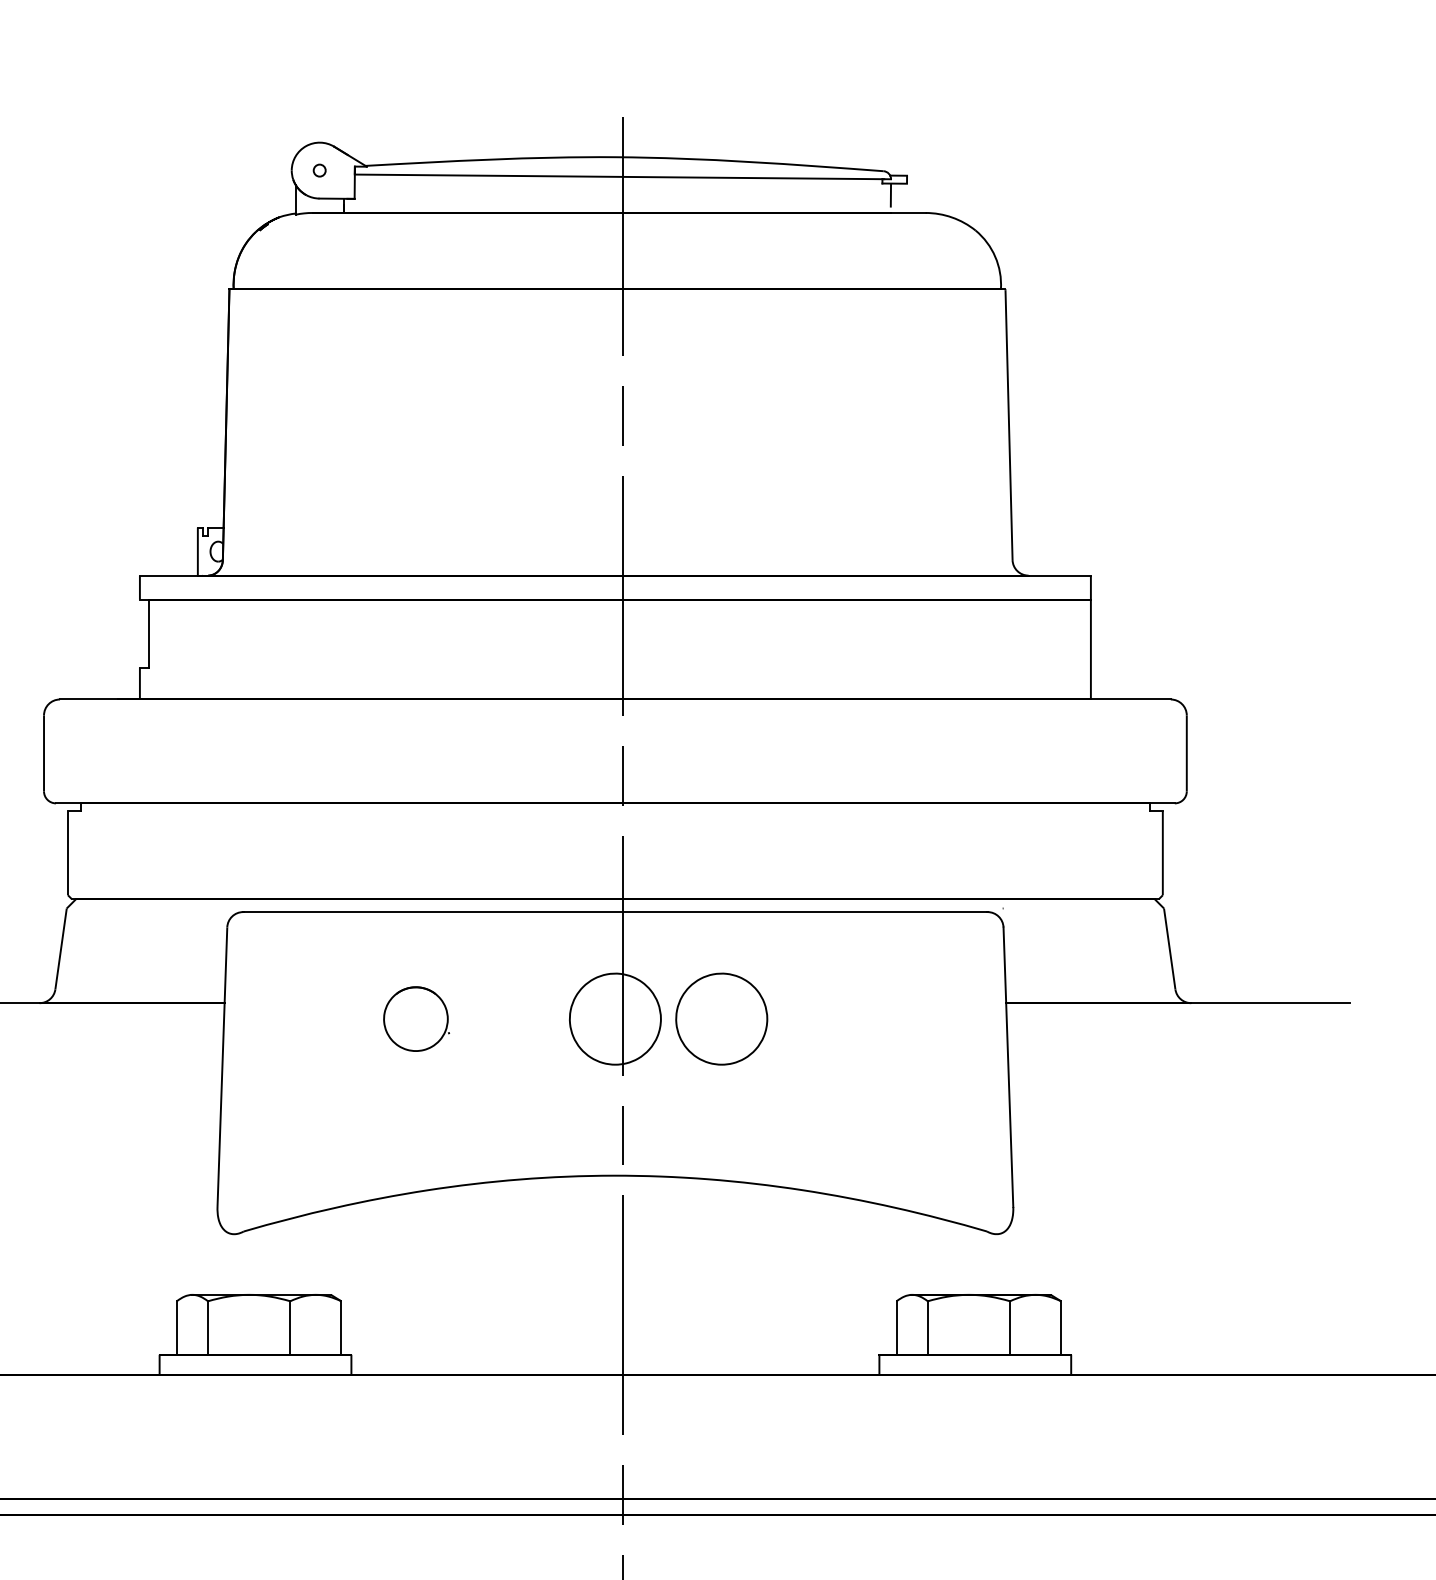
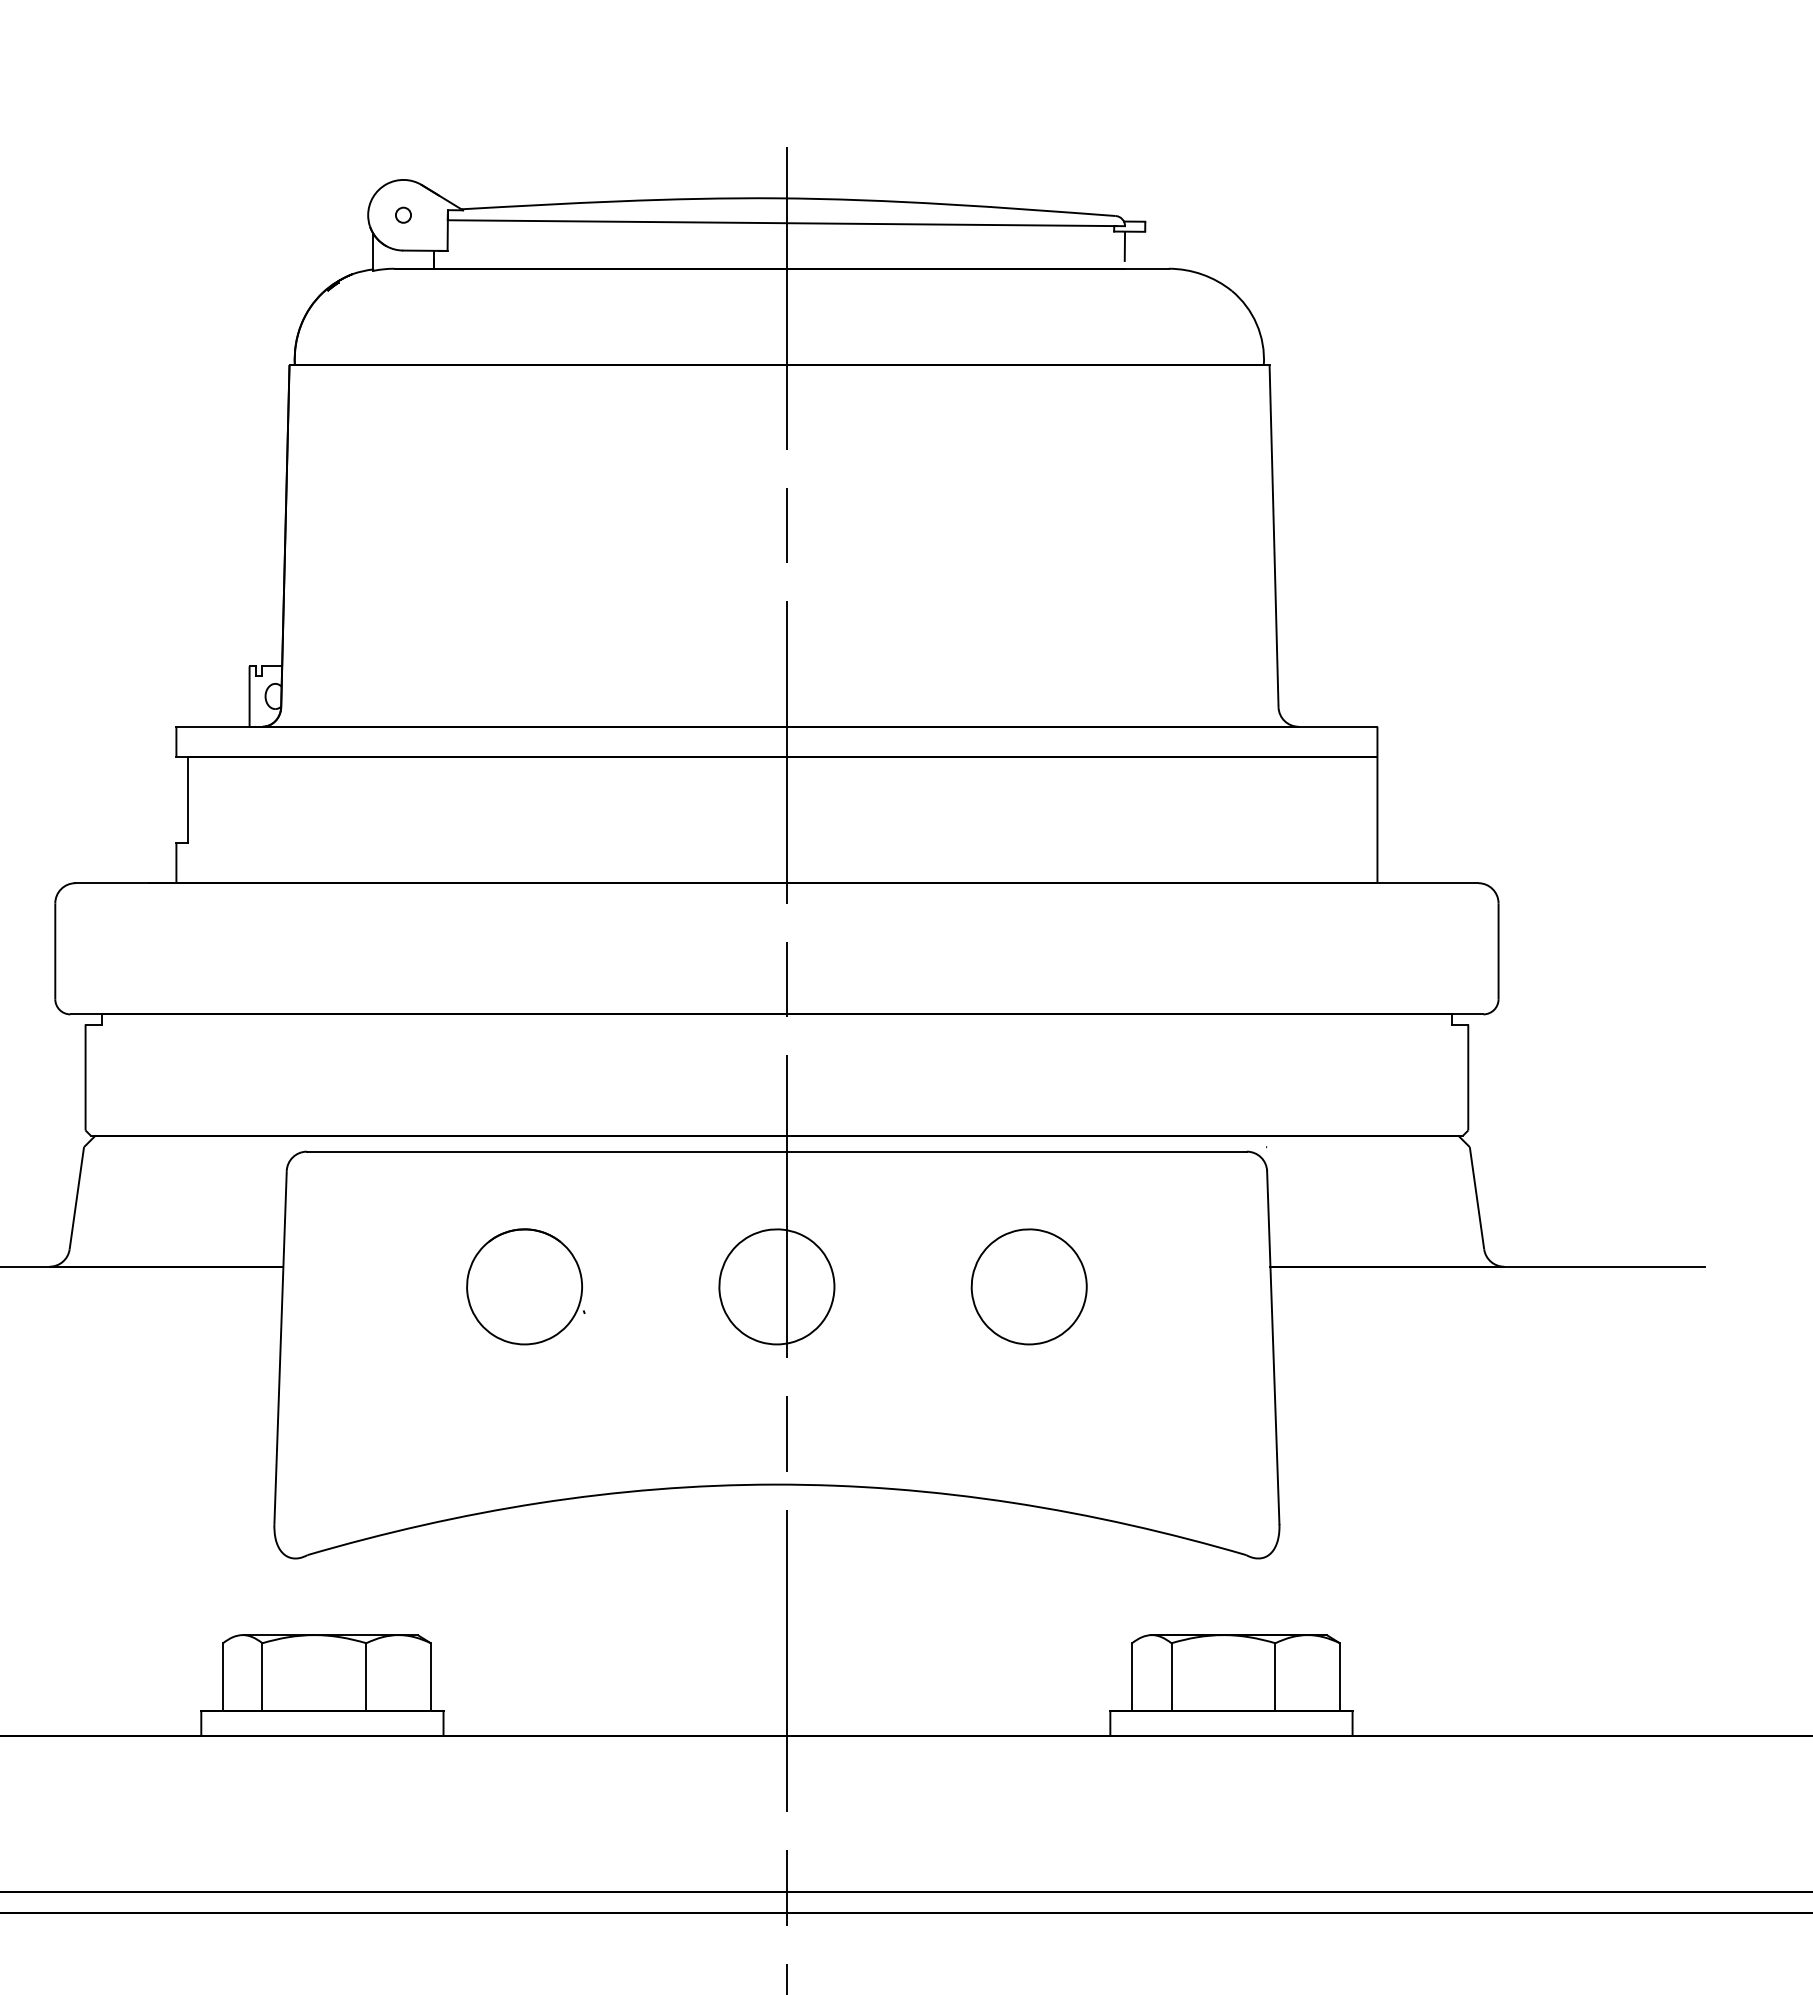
part: (416, 1018) -> (525, 1286), size x1.43
part: (721, 1018) -> (1028, 1286), moved

